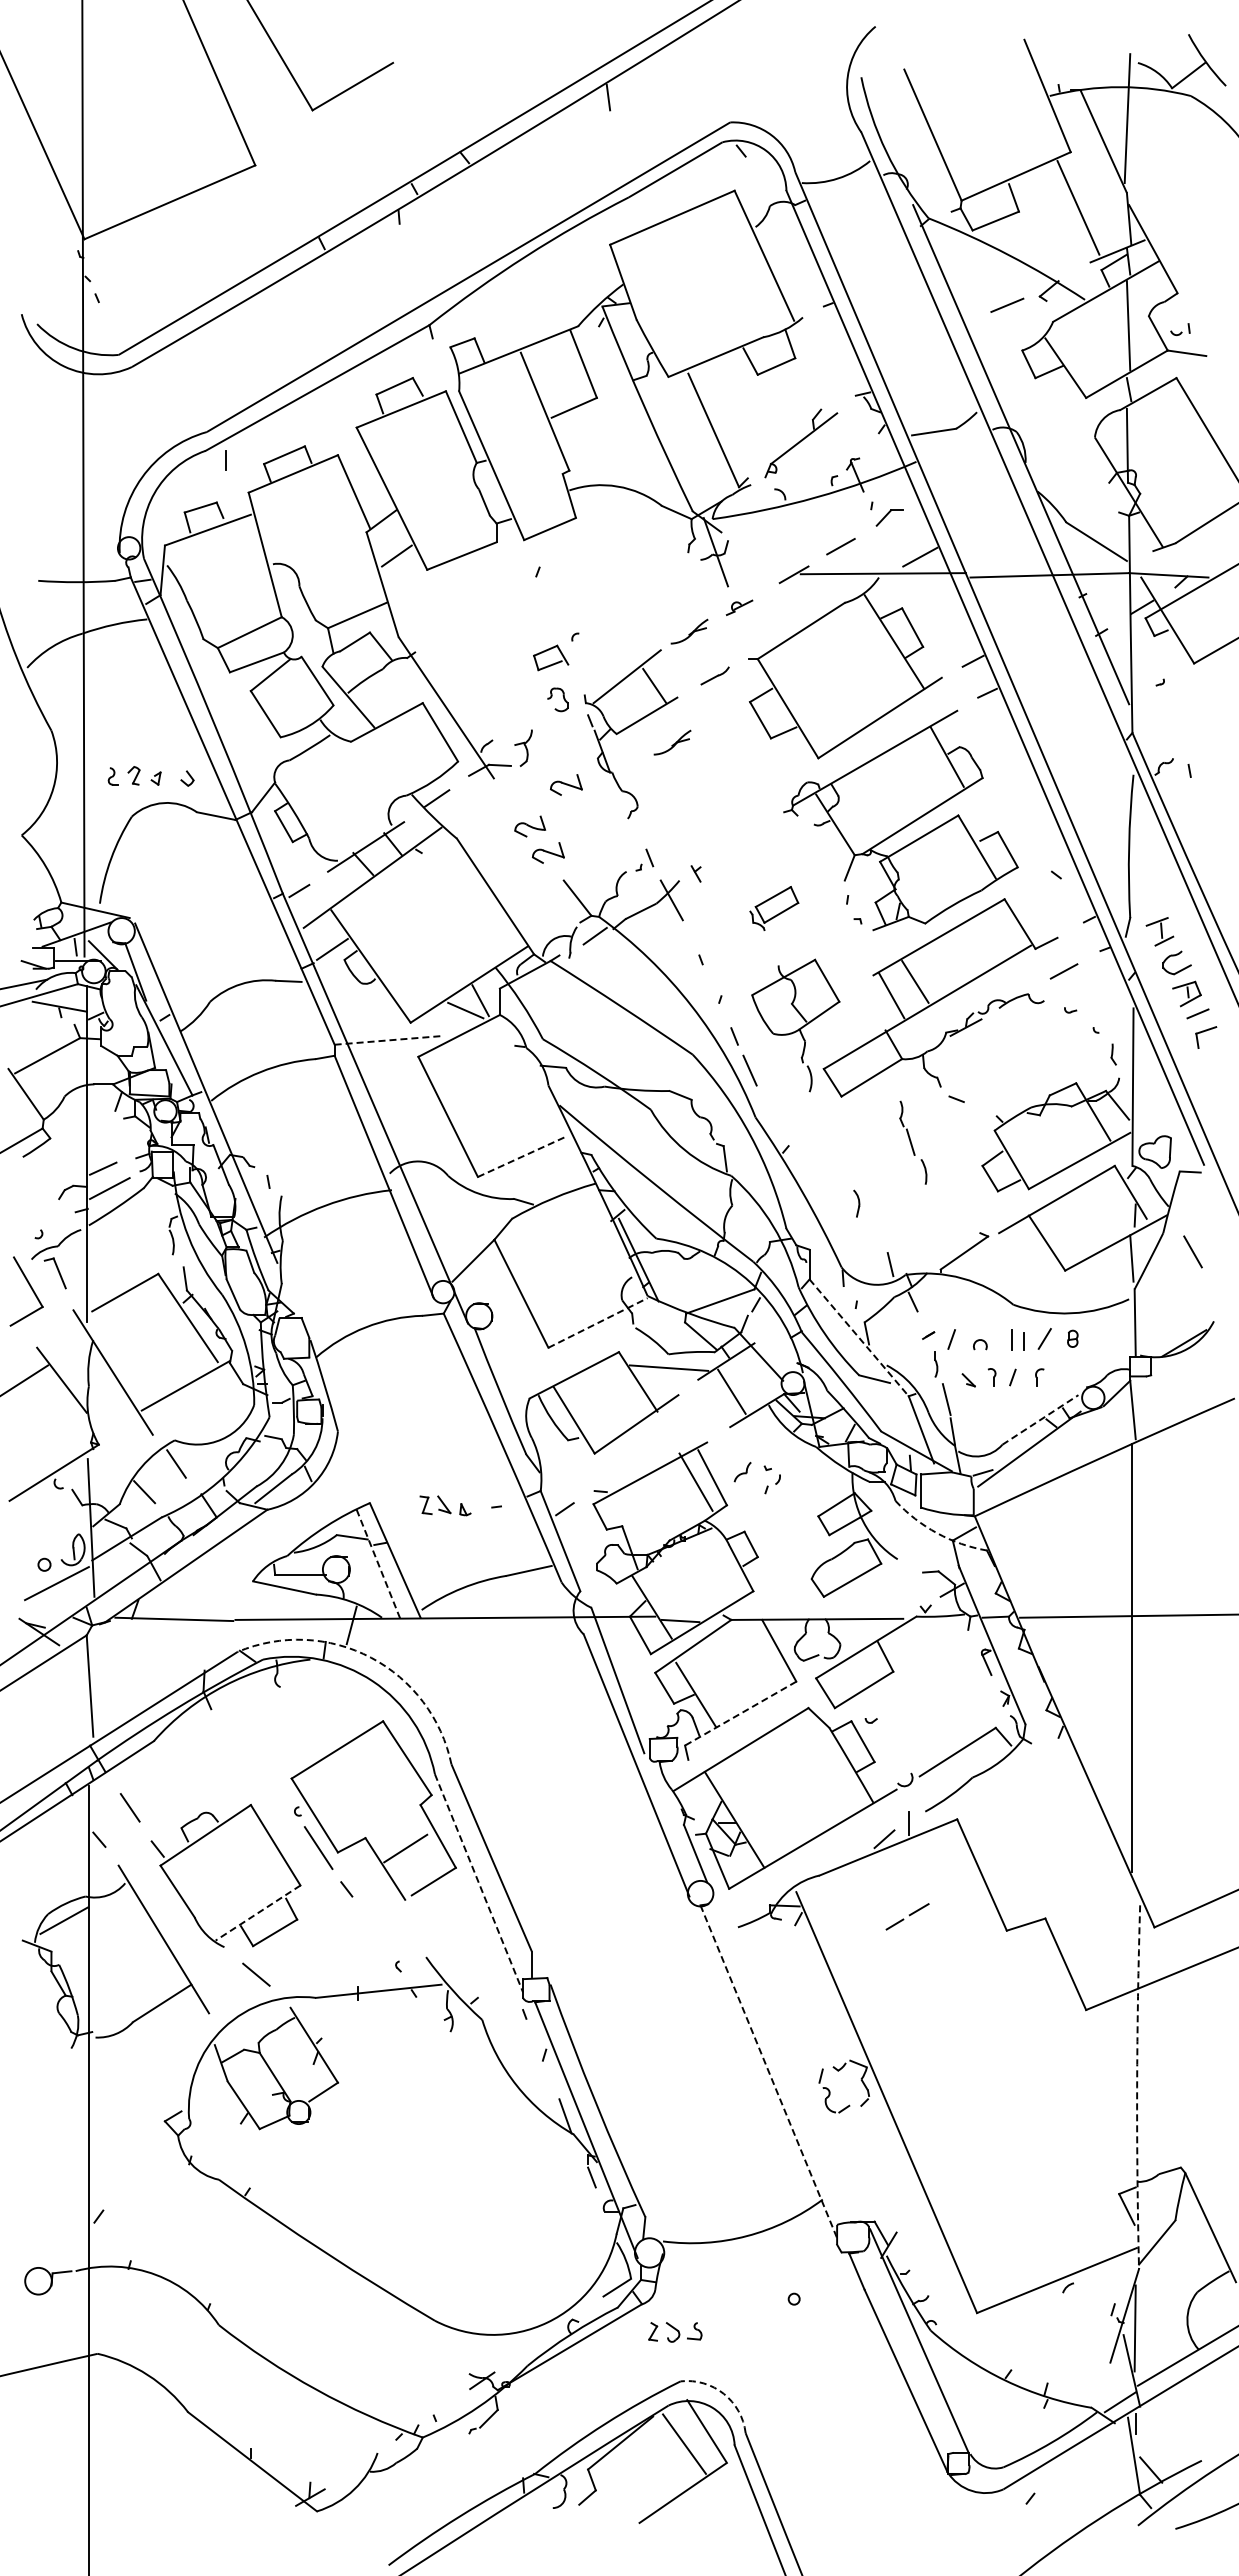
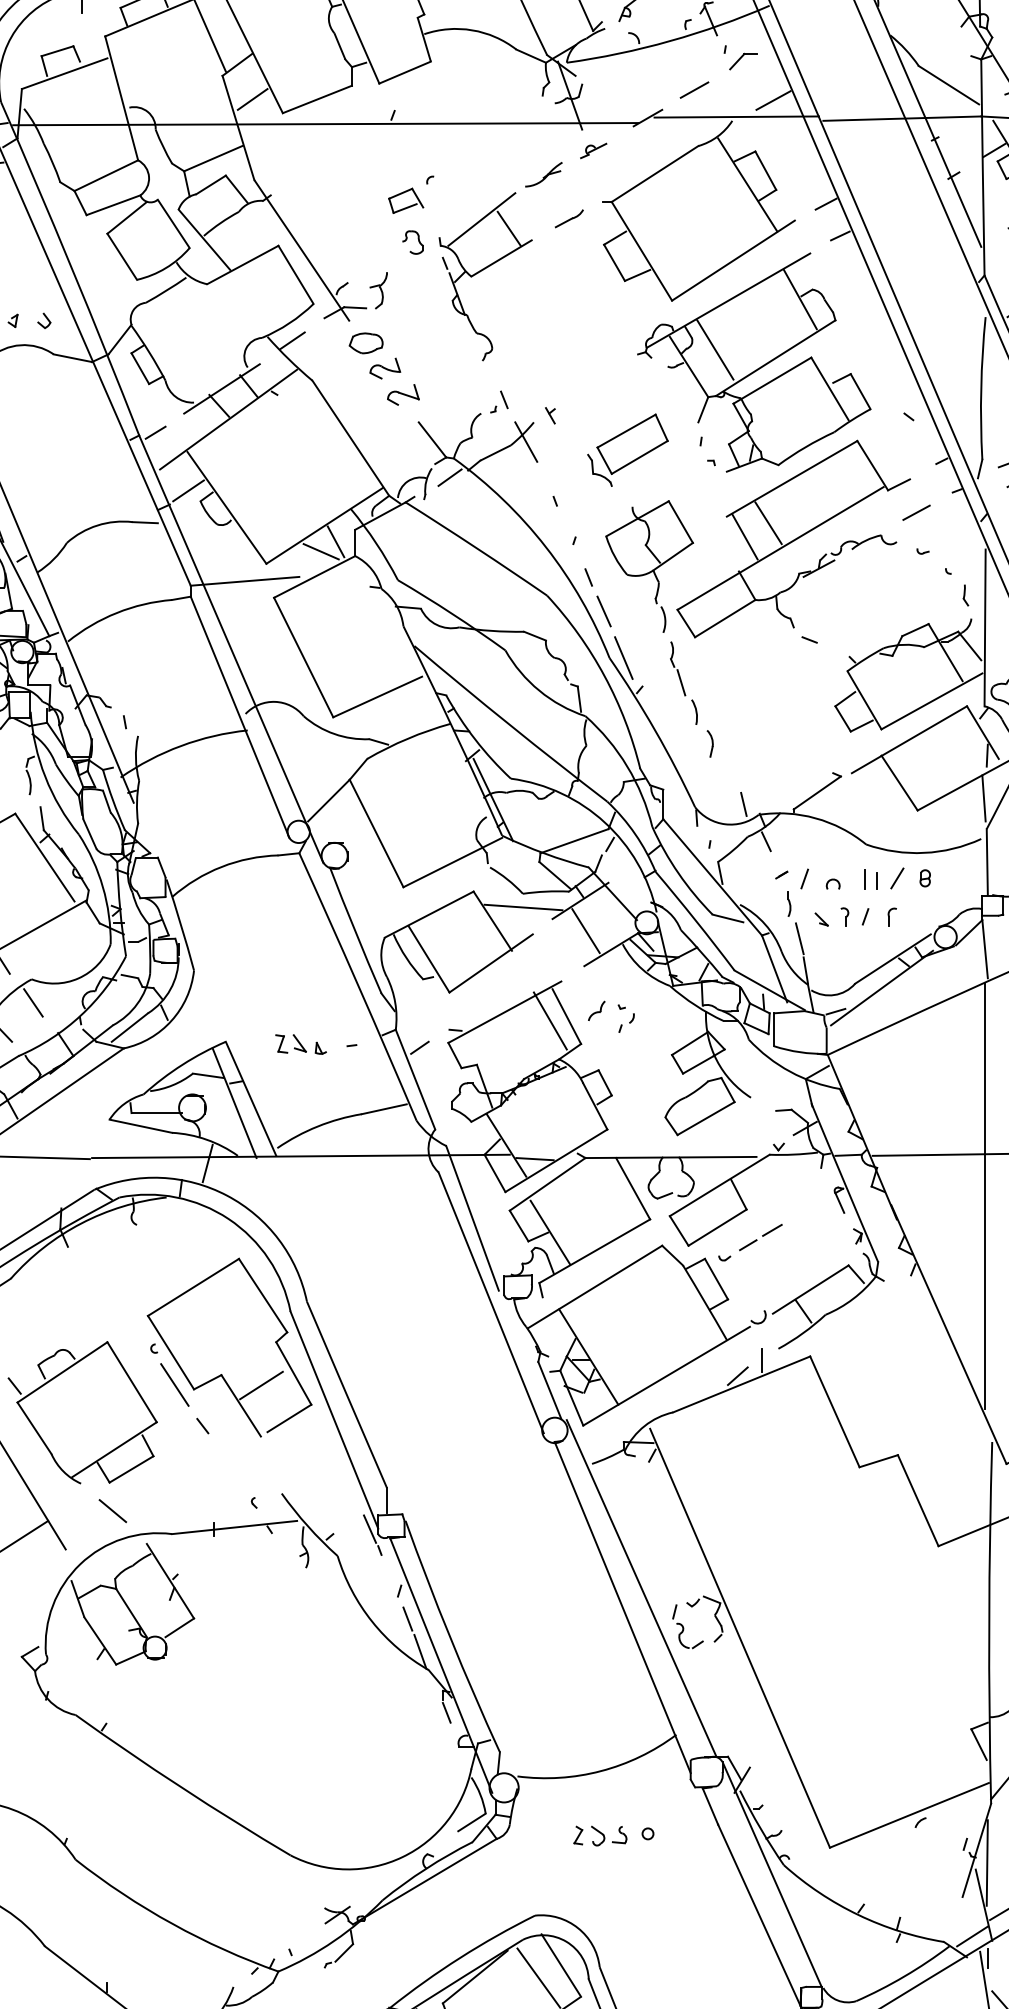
line: (470, 580) -> (325, 123), added
part: (672, 742) -> (526, 284), removed
part: (566, 784) -> (421, 326), removed
part: (510, 801) -> (365, 343), added
line: (861, 807) -> (714, 349), added
part: (774, 908) -> (628, 450), size x1.67
line: (389, 1040) -> (245, 581), dashed -> solid
line: (769, 1117) -> (623, 658), added
part: (913, 1142) -> (684, 682), moved
line: (522, 1156) -> (377, 696), dashed -> solid
line: (598, 1322) -> (453, 862), dashed -> solid
line: (859, 1337) -> (712, 877), dashed -> solid
line: (1040, 1419) -> (893, 958), dashed -> solid
arc: (937, 1533) -> (790, 1072), dashed -> solid
line: (378, 1565) -> (234, 1103), dashed -> solid
arc: (371, 1657) -> (227, 1195), dashed -> solid
line: (740, 1713) -> (594, 1251), dashed -> solid
line: (950, 1774) -> (803, 1311), added
line: (479, 1883) -> (334, 1420), dashed -> solid
line: (258, 1913) -> (114, 1450), dashed -> solid
line: (909, 1916) -> (762, 1237), moved
line: (514, 1992) -> (369, 1528), added
line: (787, 2051) -> (641, 1587), added
line: (768, 2071) -> (622, 1607), dashed -> solid
line: (552, 2082) -> (407, 1618), added
arc: (1137, 2087) -> (989, 1623), dashed -> solid
part: (675, 2332) -> (600, 1836), moved
arc: (723, 2393) -> (577, 1927), dashed -> solid

